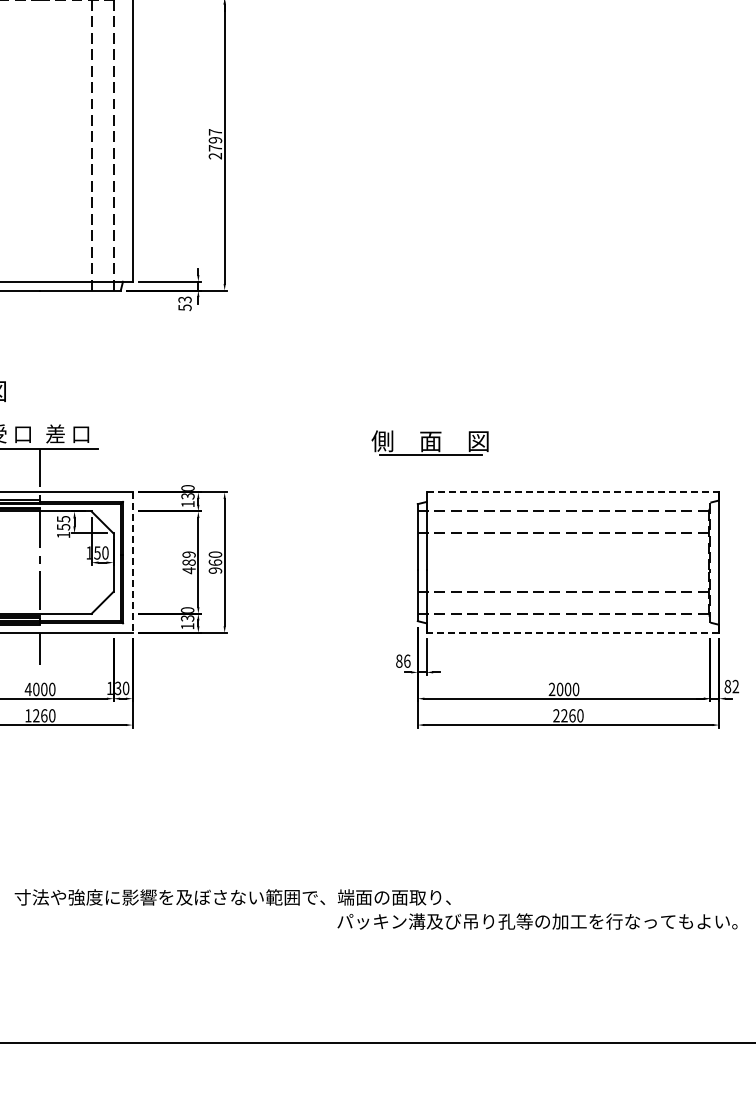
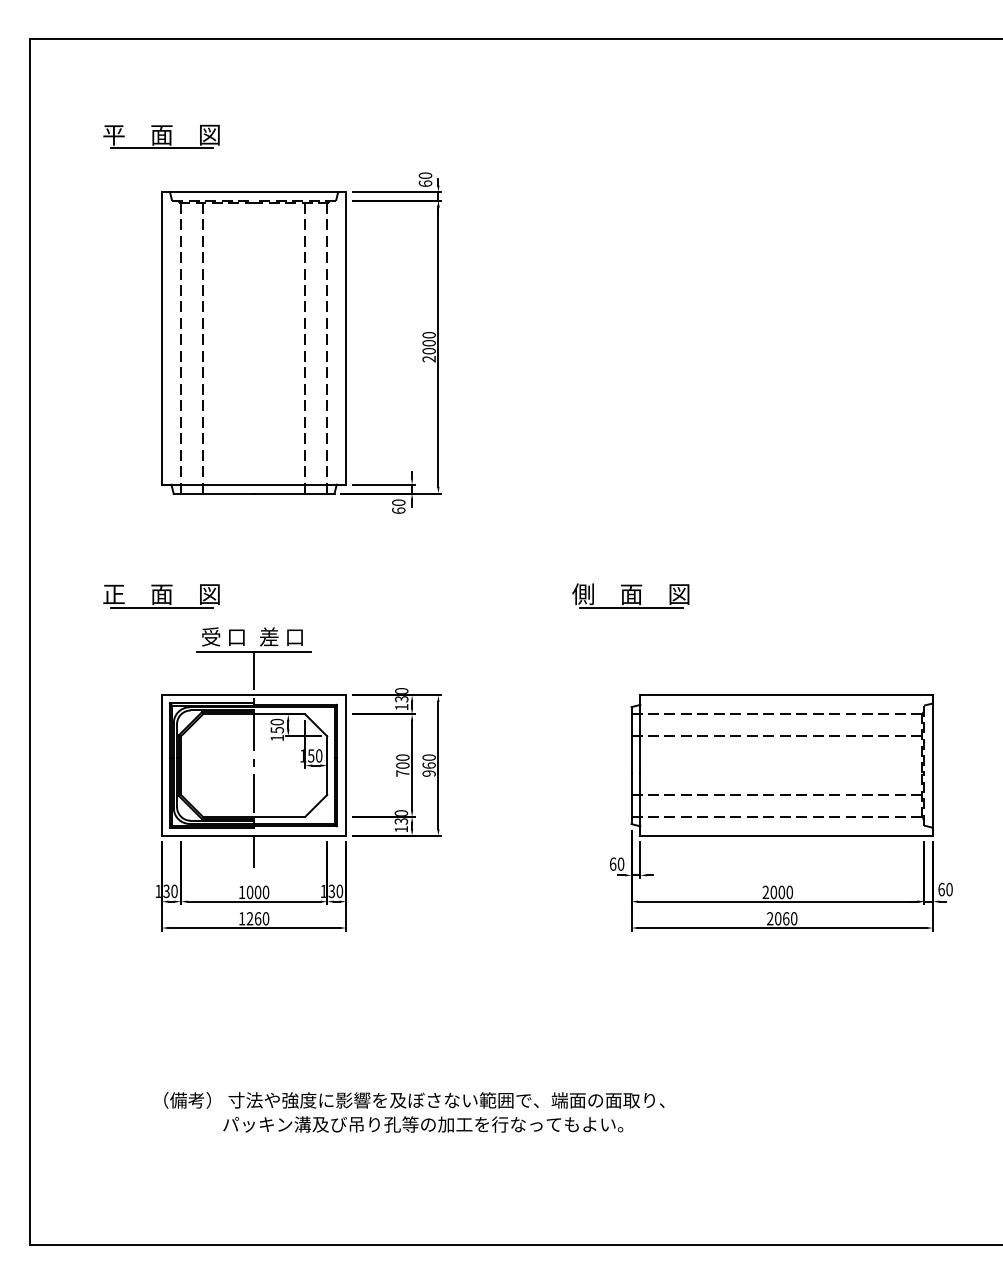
text: (214, 140) -> (428, 343), 2797 -> 2000
text: (184, 303) -> (398, 506), 53 -> 60
part: (429, 442) -> (630, 595), moved
line: (573, 492) -> (787, 695), dashed -> solid
text: (62, 518) -> (276, 721), 155 -> 150
text: (188, 562) -> (402, 765), 489 -> 700
line: (132, 563) -> (346, 766), dashed -> solid
line: (572, 632) -> (786, 835), dashed -> solid
text: (402, 660) -> (616, 863), 86 -> 60
text: (731, 686) -> (945, 889), 82 -> 60
text: (27, 688) -> (241, 891), 4000 -> 1000
text: (564, 715) -> (778, 918), 2260 -> 2060
text: (537, 921) -> (423, 1124), moved

